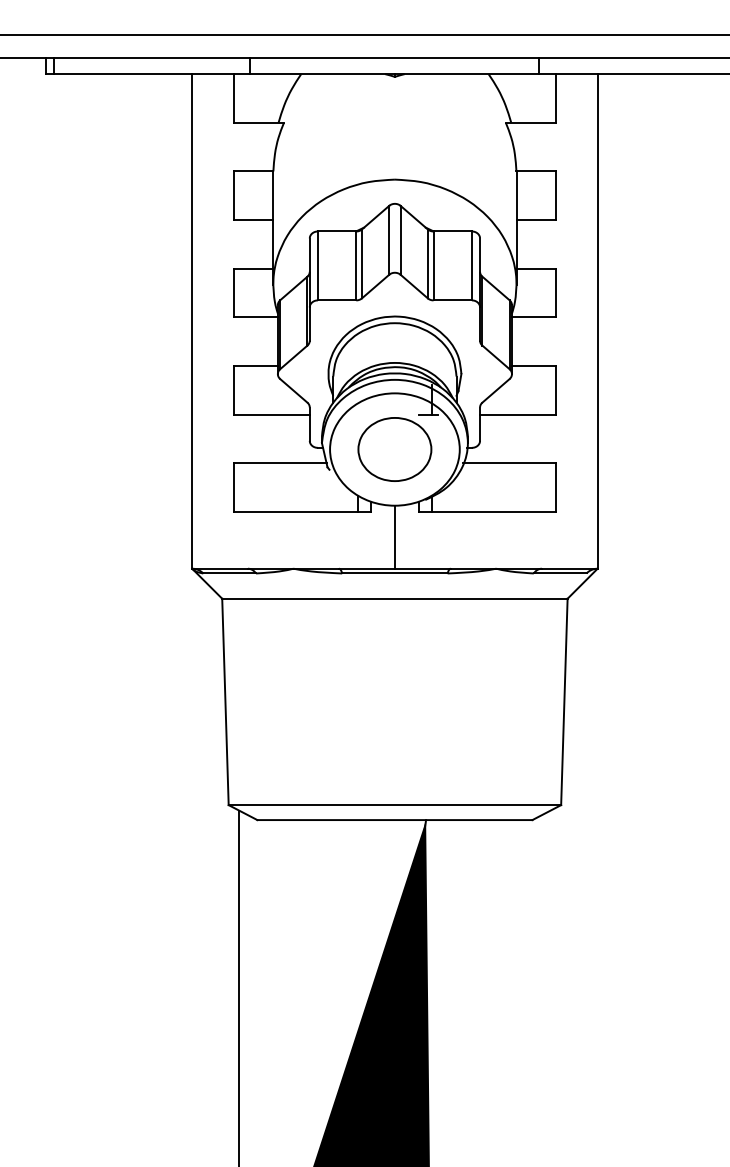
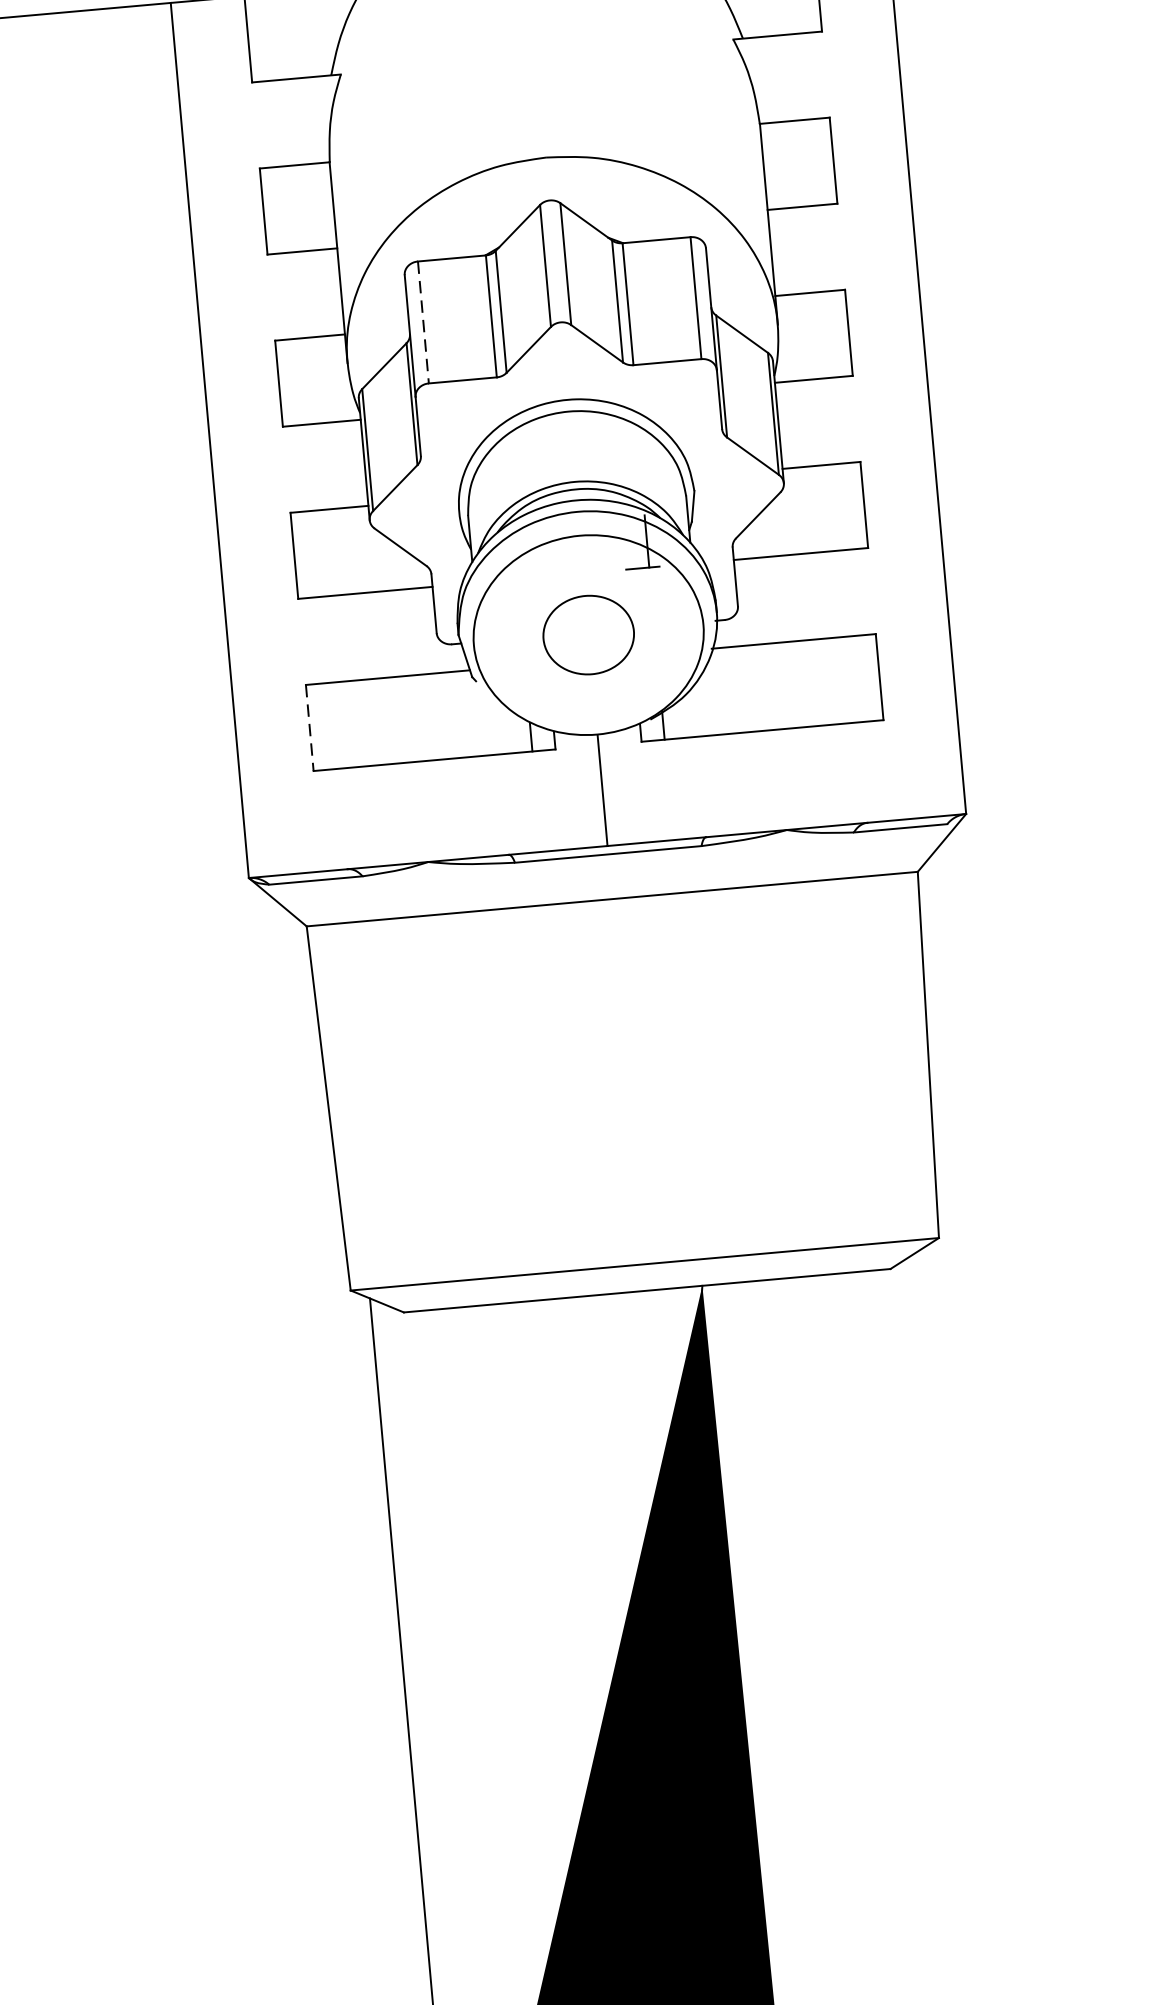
line: (317, 266) -> (422, 323), solid -> dashed
part: (394, 449) -> (587, 635), size x0.7
line: (233, 488) -> (309, 729), solid -> dashed

